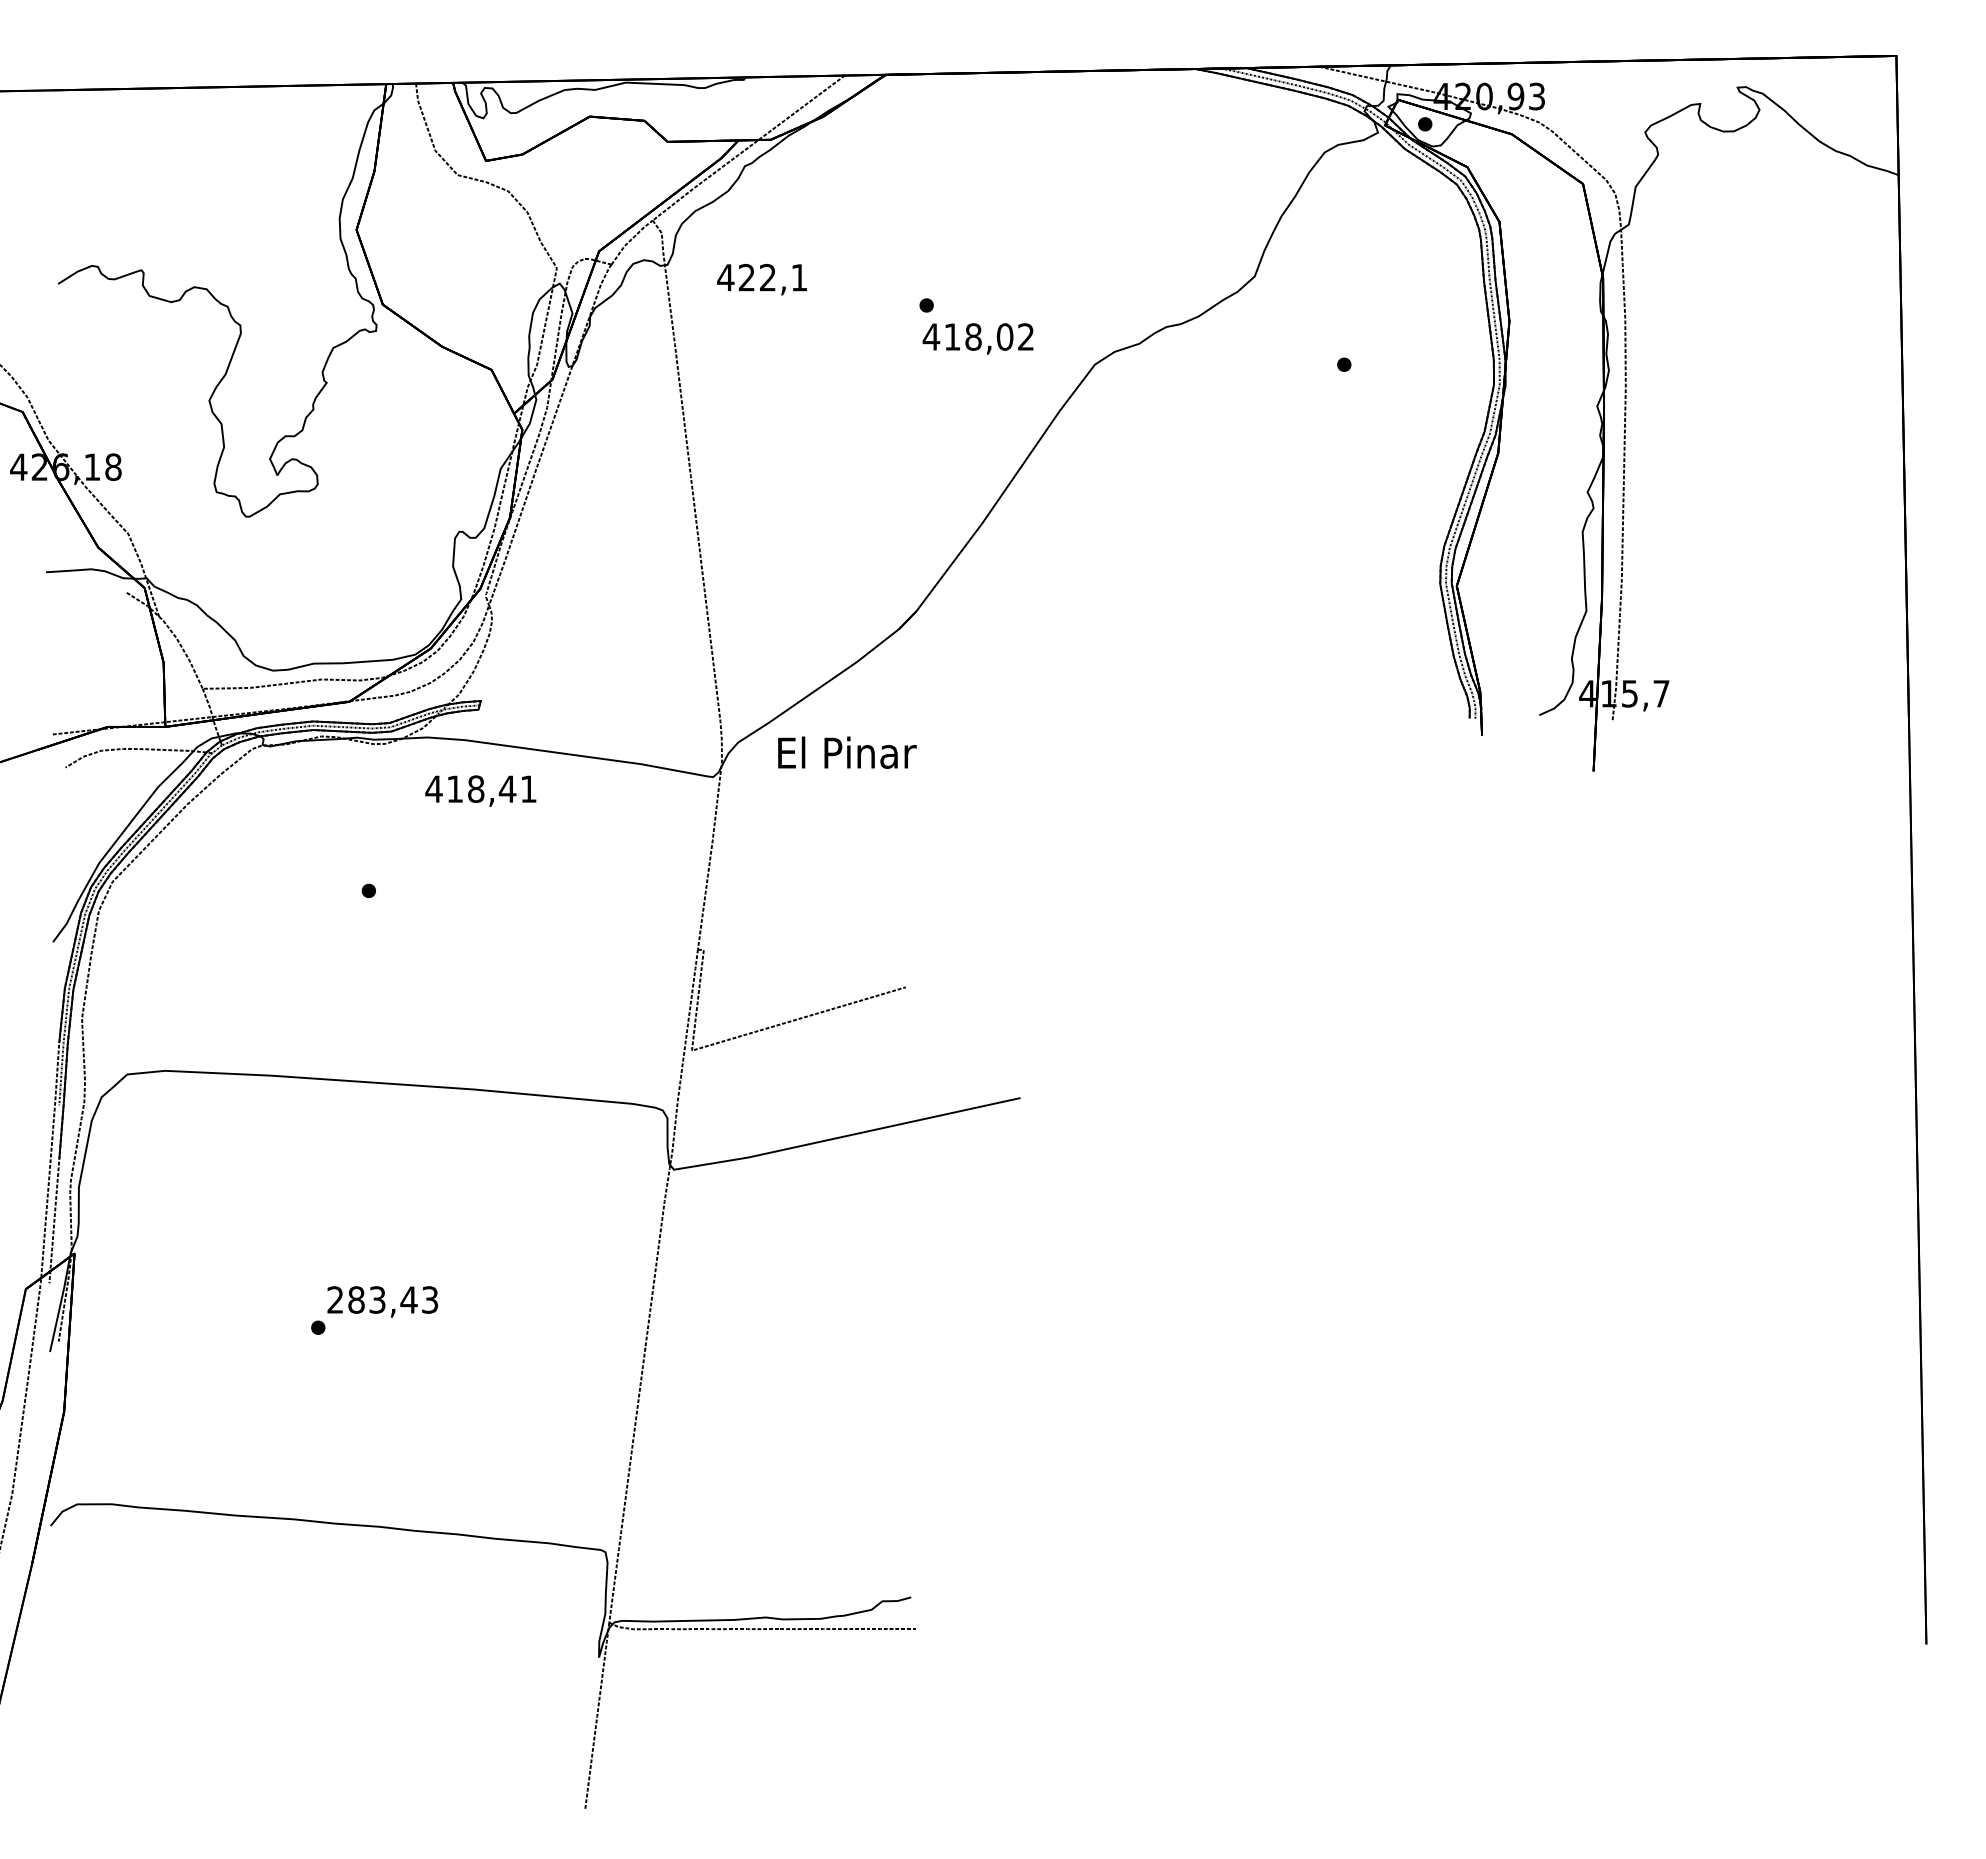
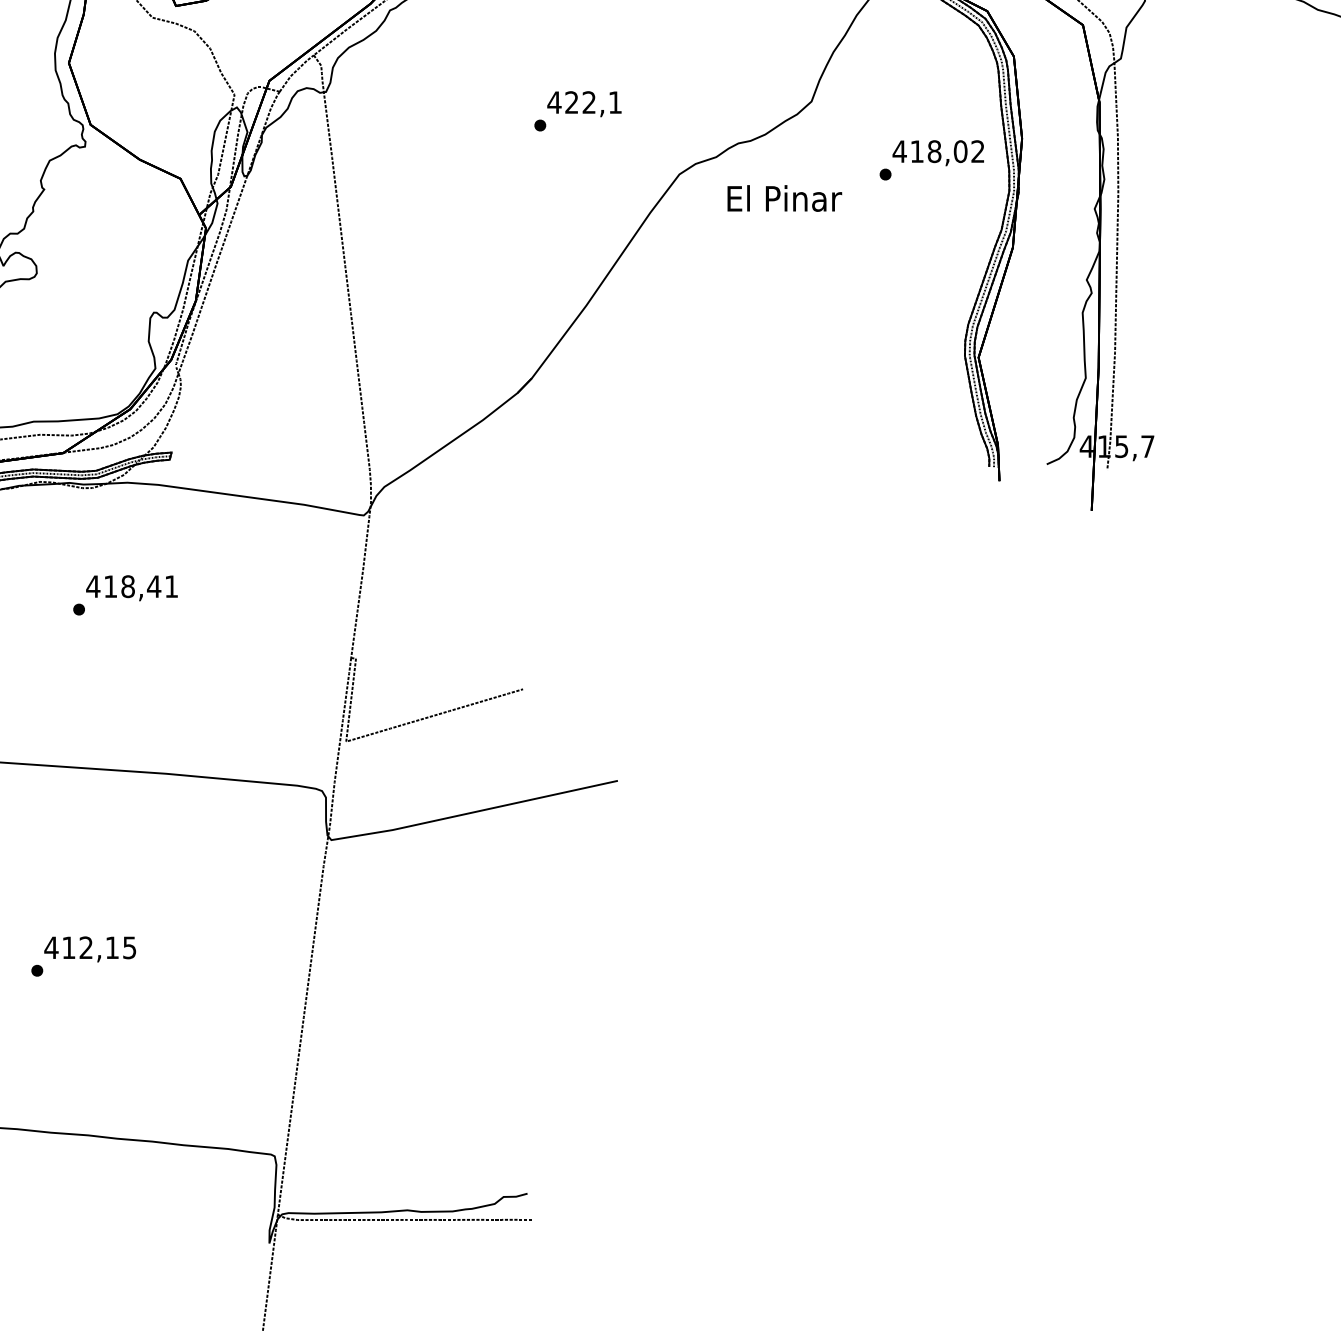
text: (761, 279) -> (583, 104), moved
text: (977, 338) -> (937, 152), moved
text: (847, 752) -> (784, 198), moved
text: (480, 790) -> (131, 587), moved
text: (381, 1299) -> (89, 947), 283,43 -> 412,15

